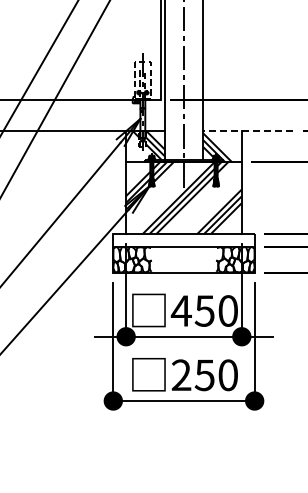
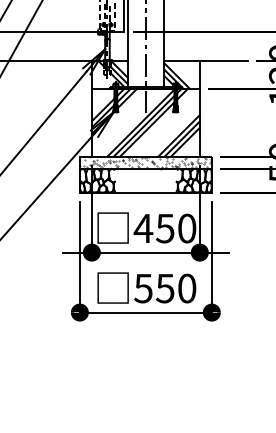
line: (248, 131) -> (206, 61), dashed -> solid
hatch: (183, 240) -> (145, 162), added
text: (181, 375) -> (143, 288), 250 -> 550

